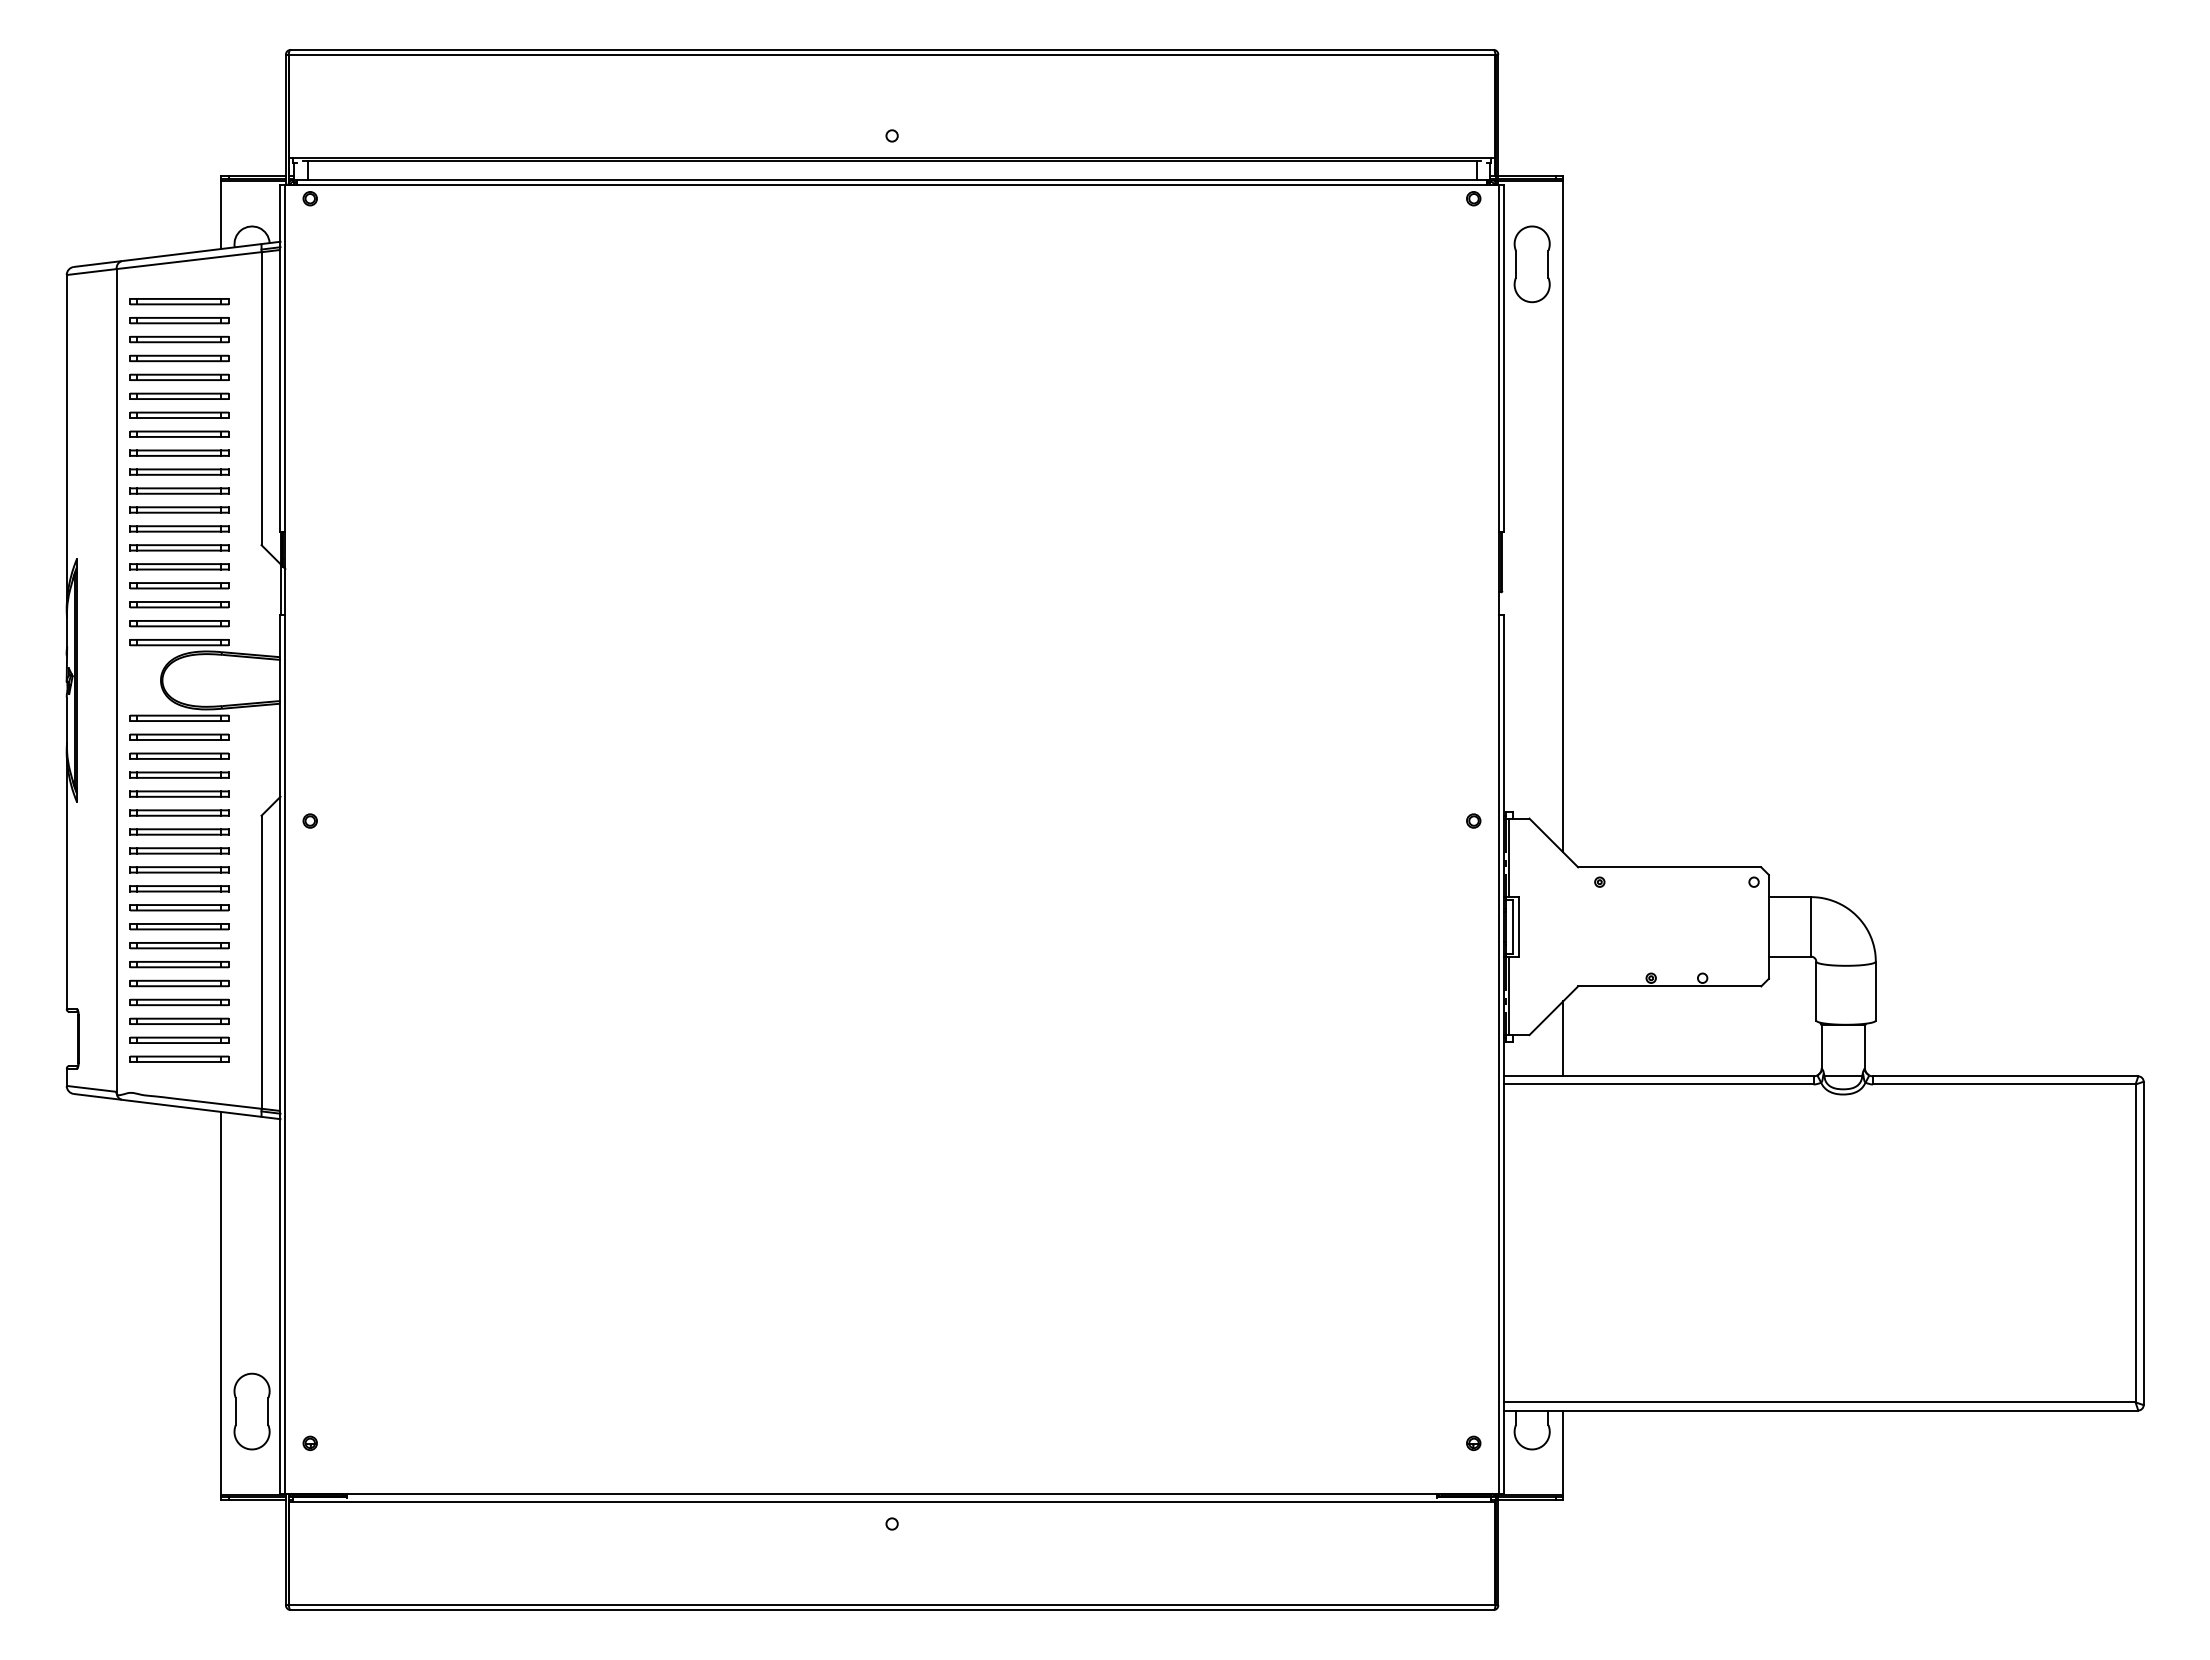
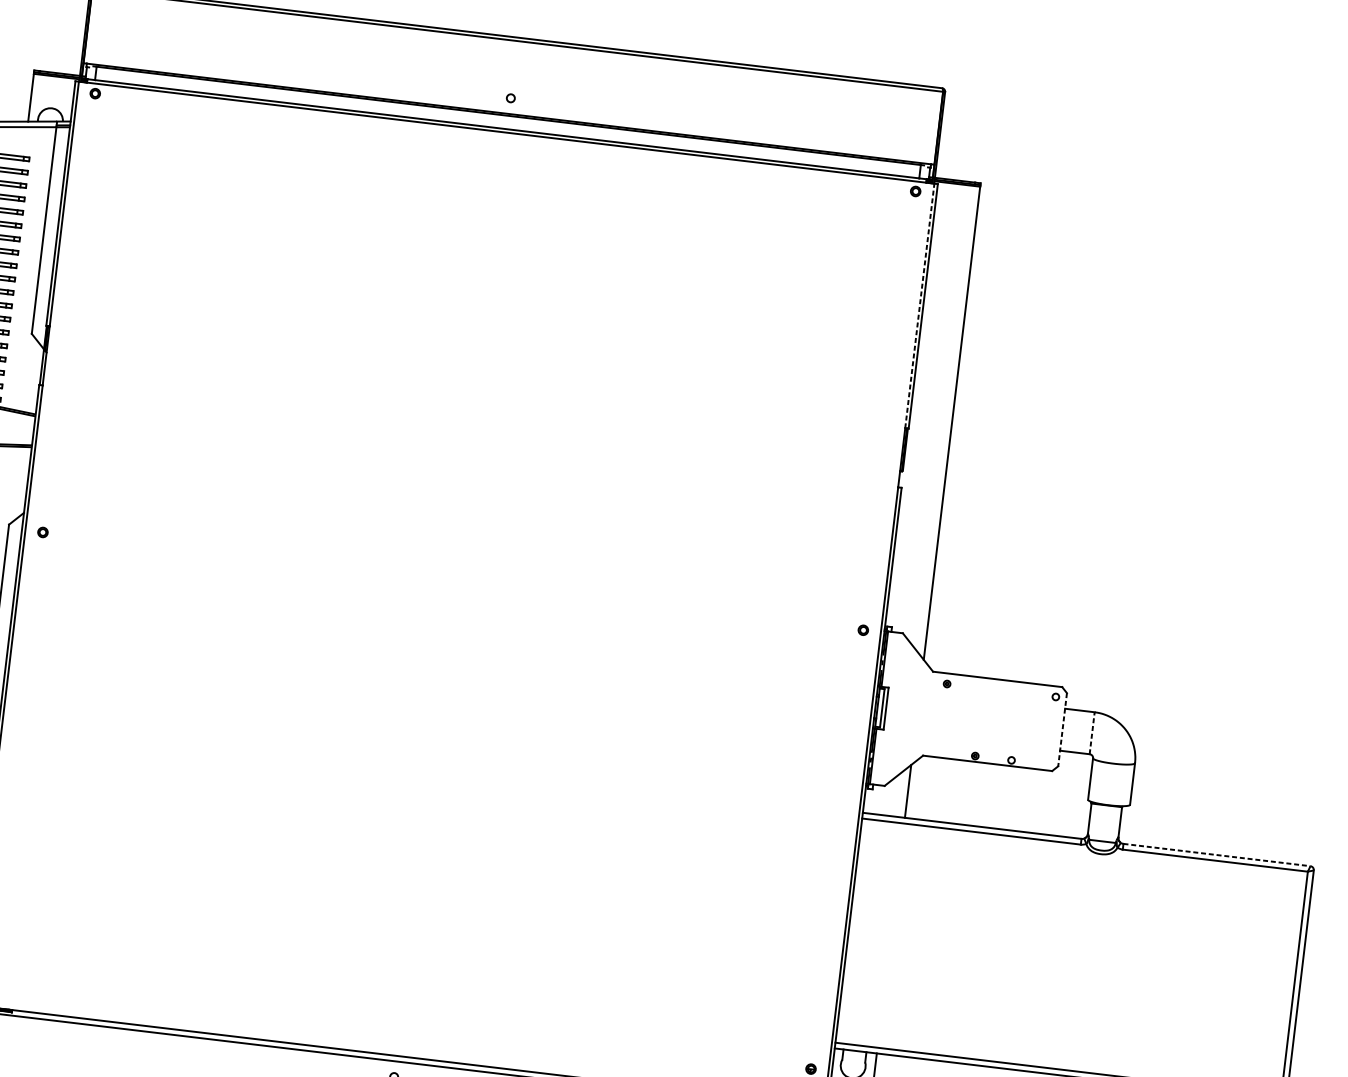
part: (1531, 264) -> (950, 242), removed
line: (1498, 357) -> (919, 305), solid -> dashed
line: (1768, 926) -> (1062, 729), solid -> dashed
line: (1810, 926) -> (1091, 732), solid -> dashed
line: (2005, 1076) -> (1216, 855), solid -> dashed

